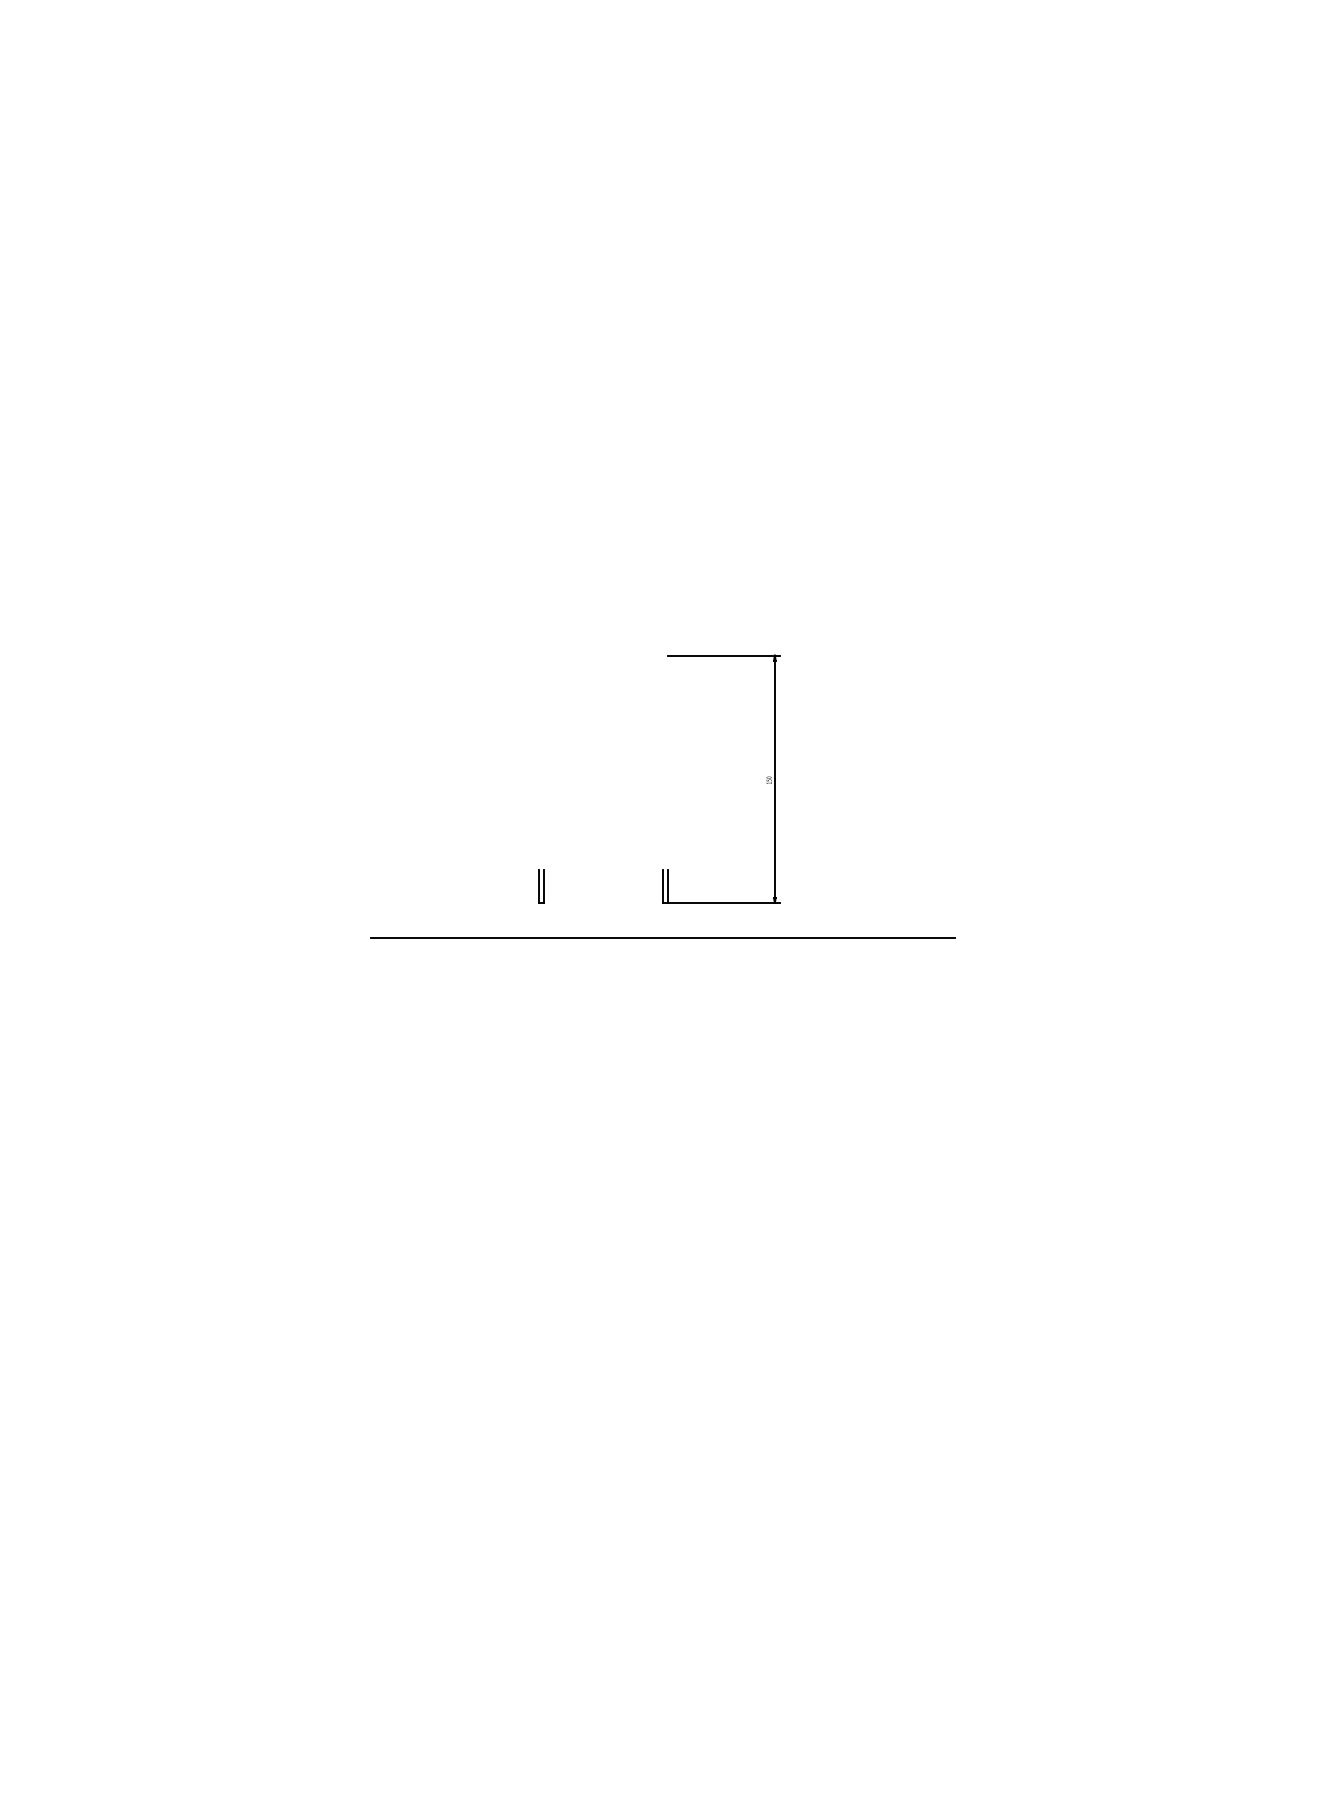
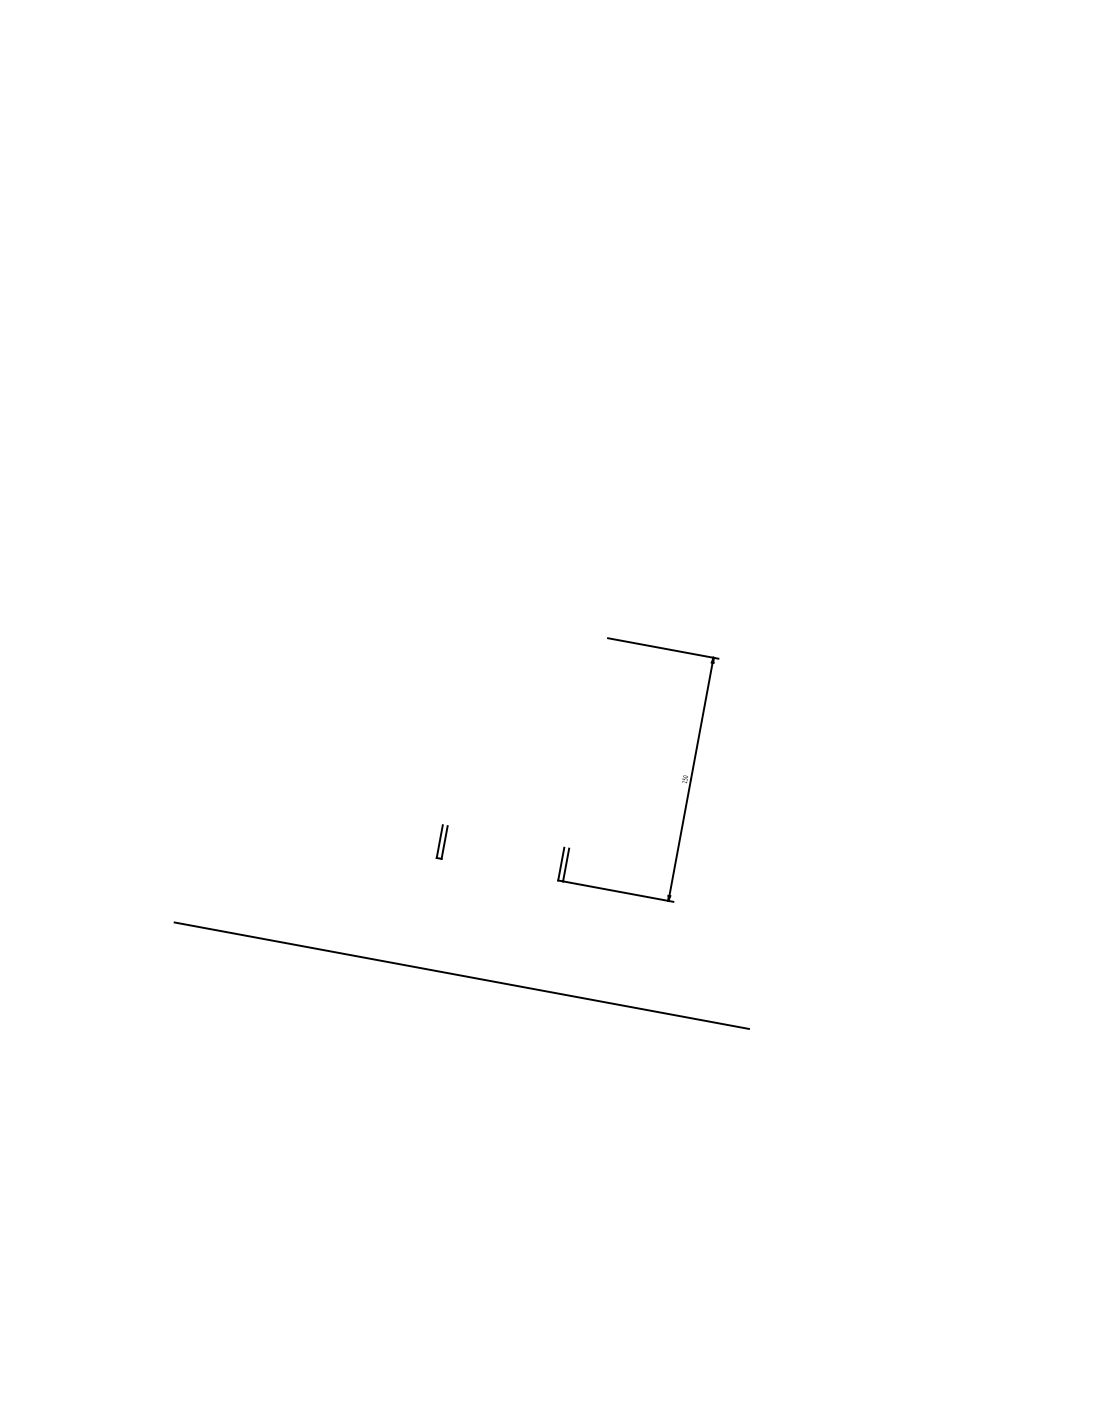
line: (662, 937) -> (461, 974), moved

